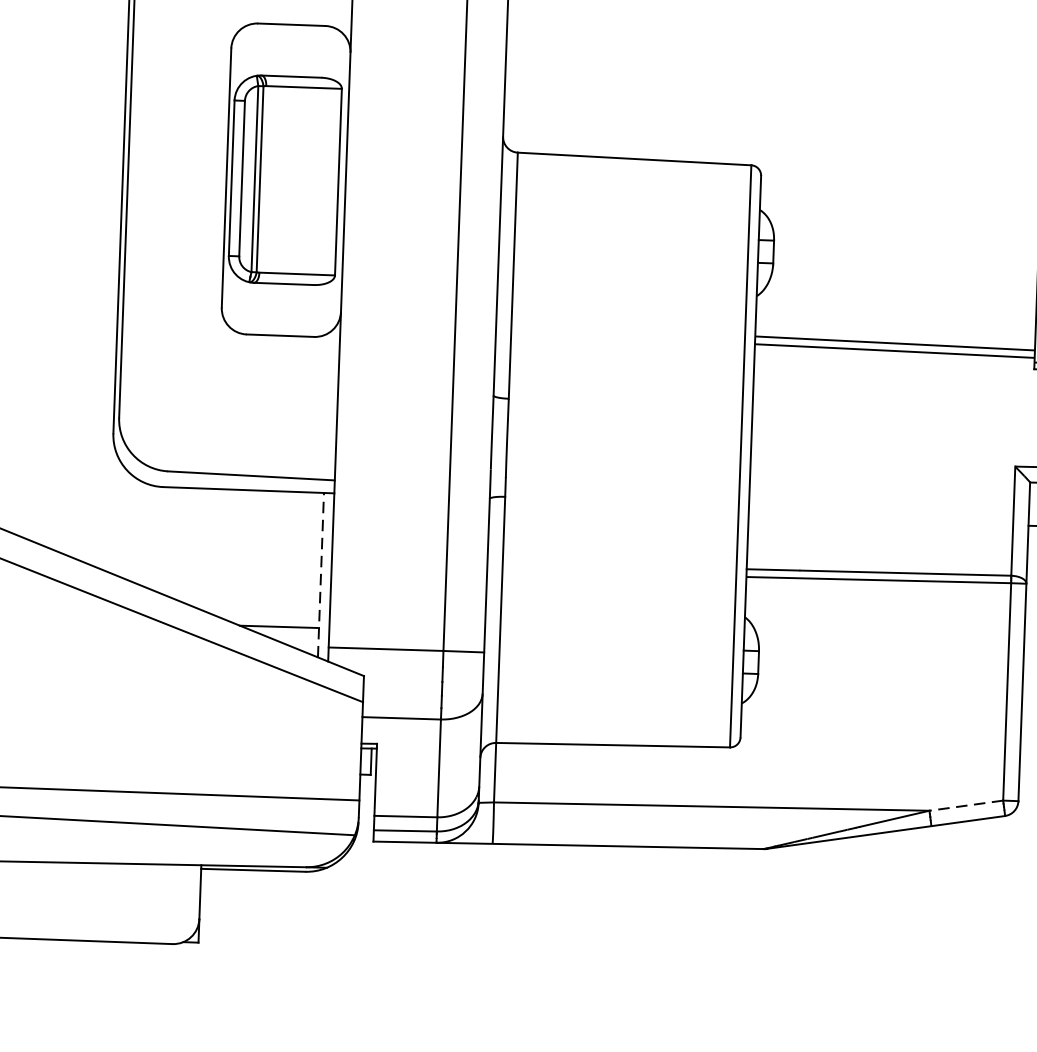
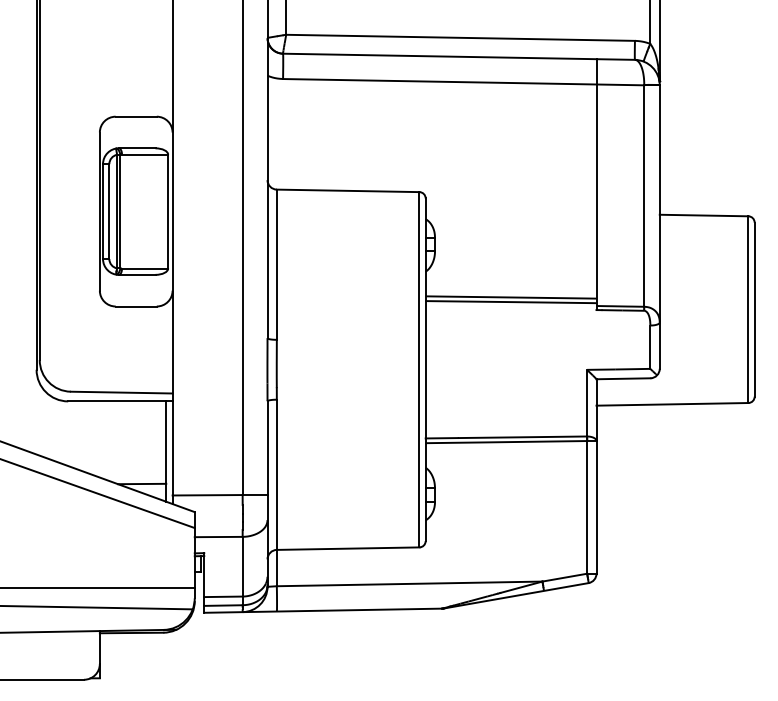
line: (321, 575) -> (166, 451), dashed -> solid
line: (965, 805) -> (564, 577), dashed -> solid

